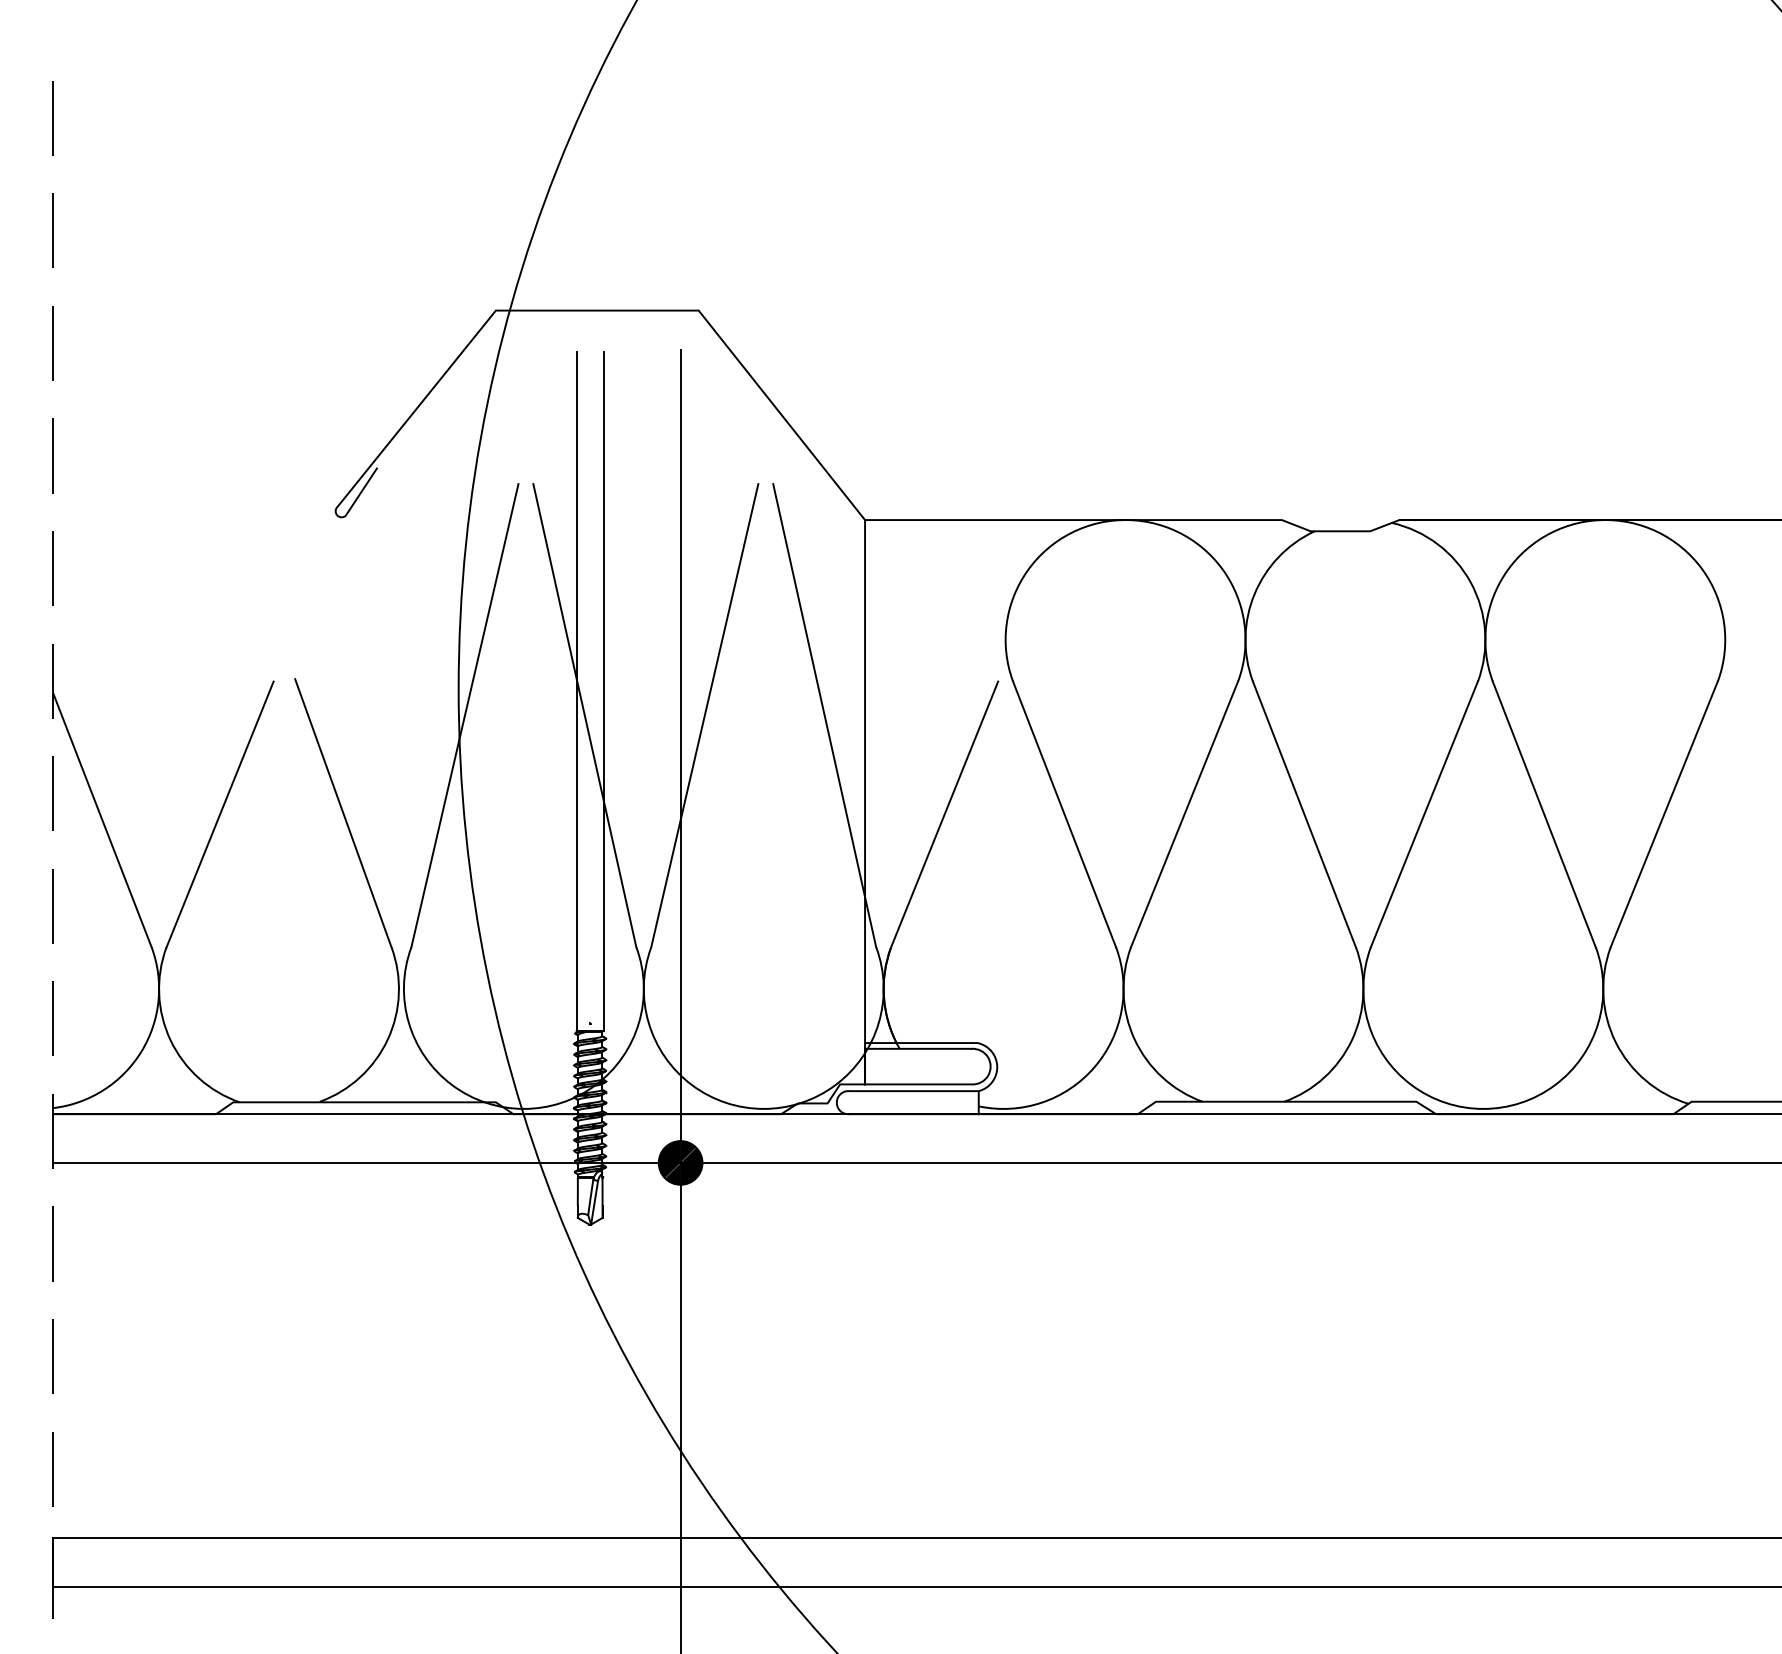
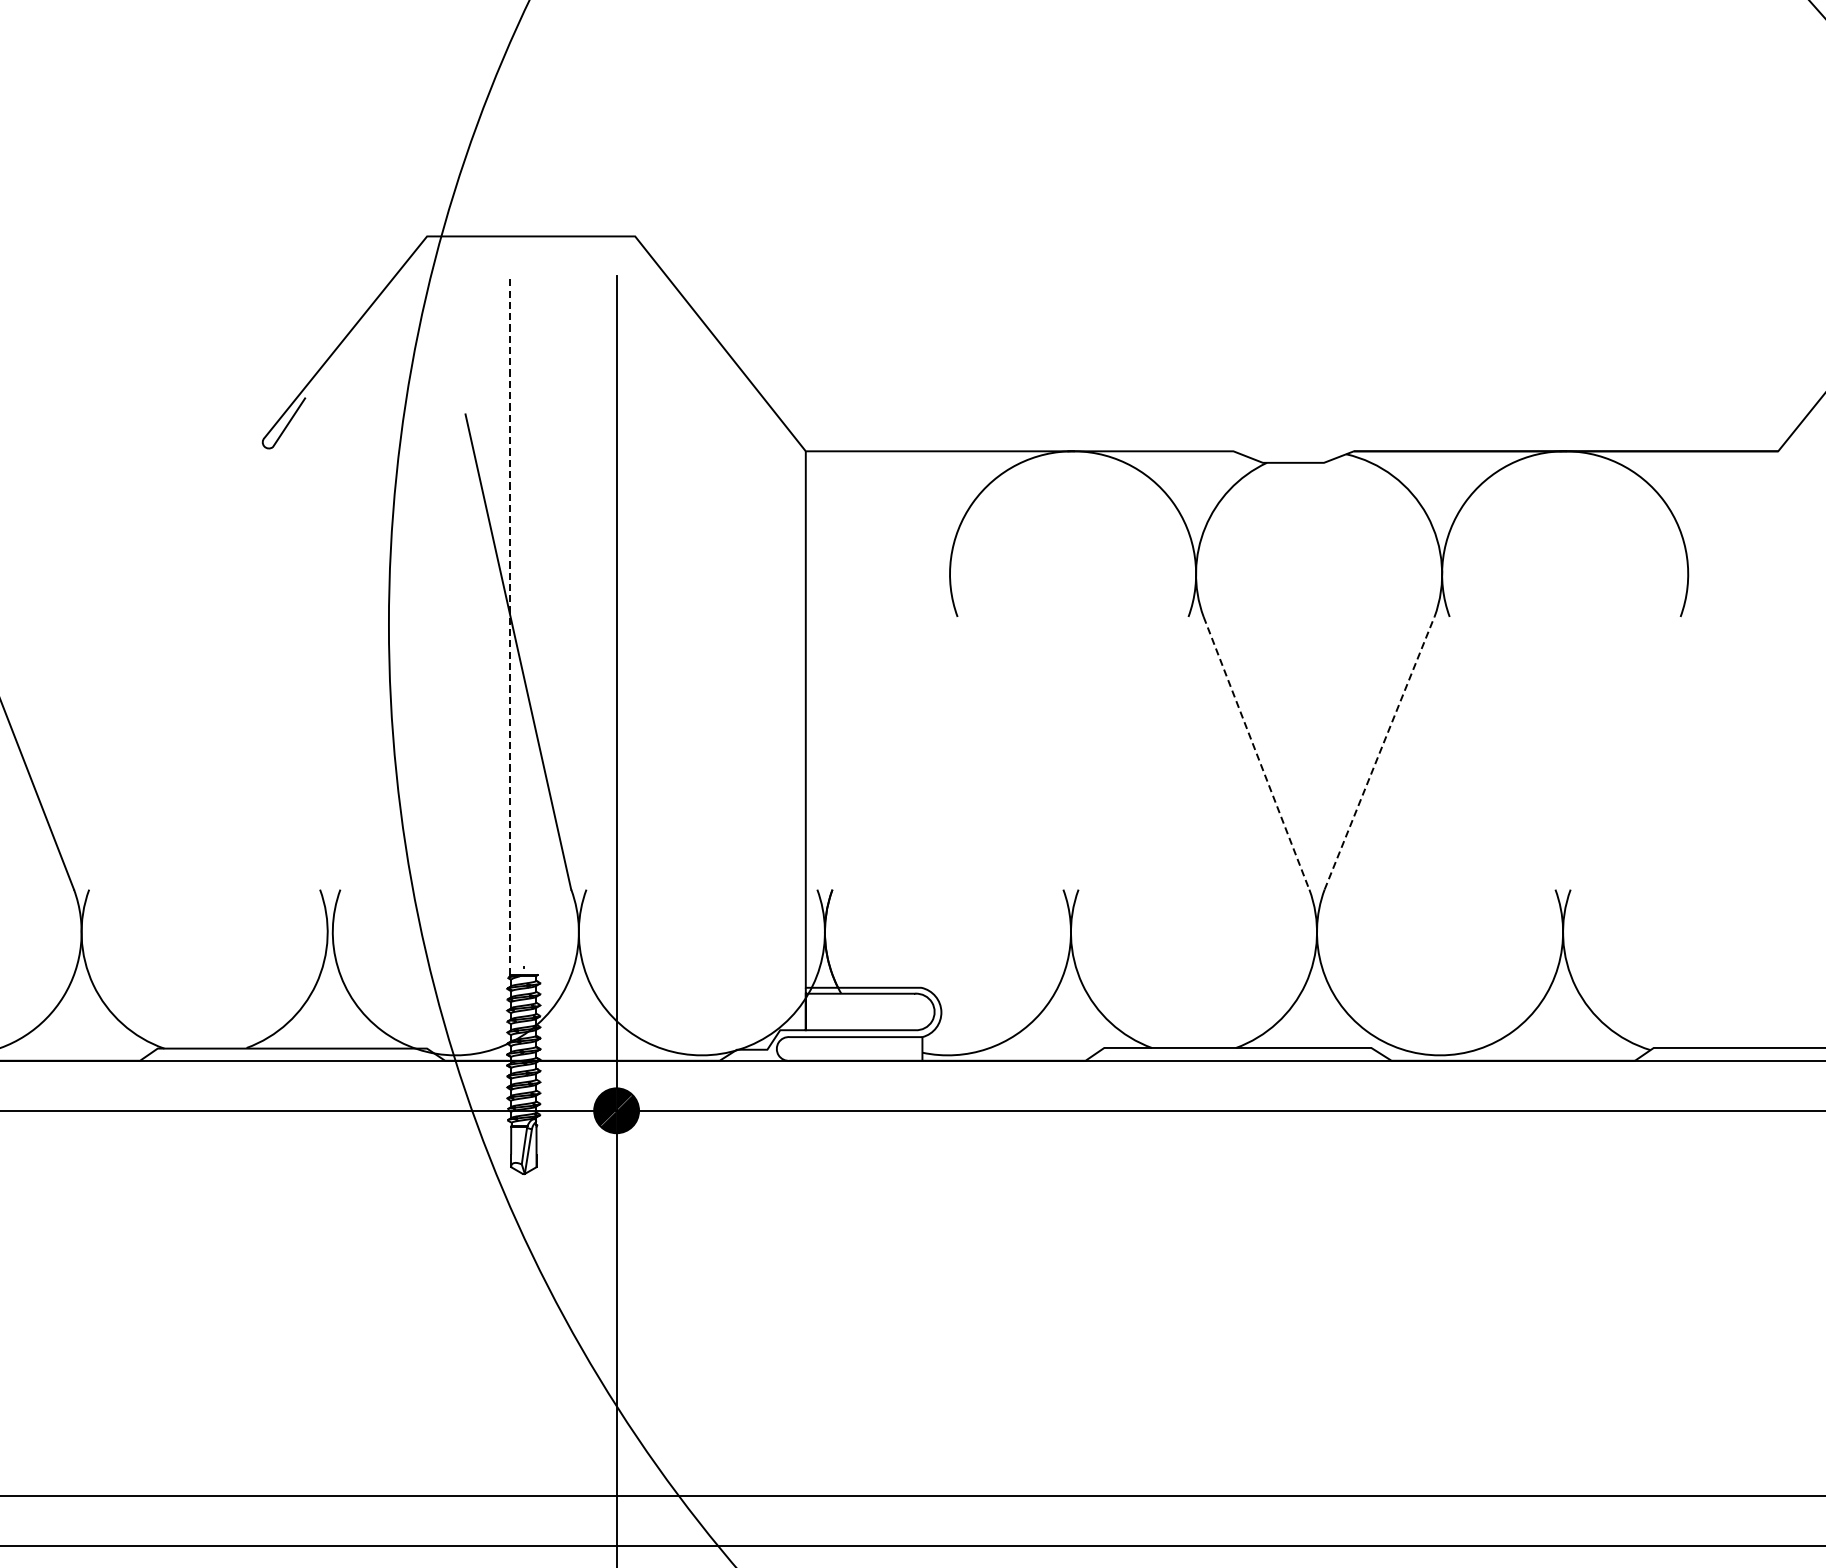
line: (603, 691) -> (537, 627), removed
line: (576, 692) -> (509, 628), solid -> dashed
line: (464, 715) -> (394, 651), removed
line: (704, 715) -> (641, 651), removed
line: (824, 715) -> (764, 651), removed
line: (343, 813) -> (270, 752), removed
line: (219, 814) -> (143, 753), removed
line: (944, 814) -> (887, 753), removed
line: (1064, 814) -> (1010, 753), removed
line: (1184, 814) -> (1133, 753), removed
line: (1304, 814) -> (1256, 753), solid -> dashed
line: (1424, 814) -> (1379, 753), solid -> dashed
line: (1543, 814) -> (1501, 753), removed
line: (1663, 814) -> (1624, 753), removed

